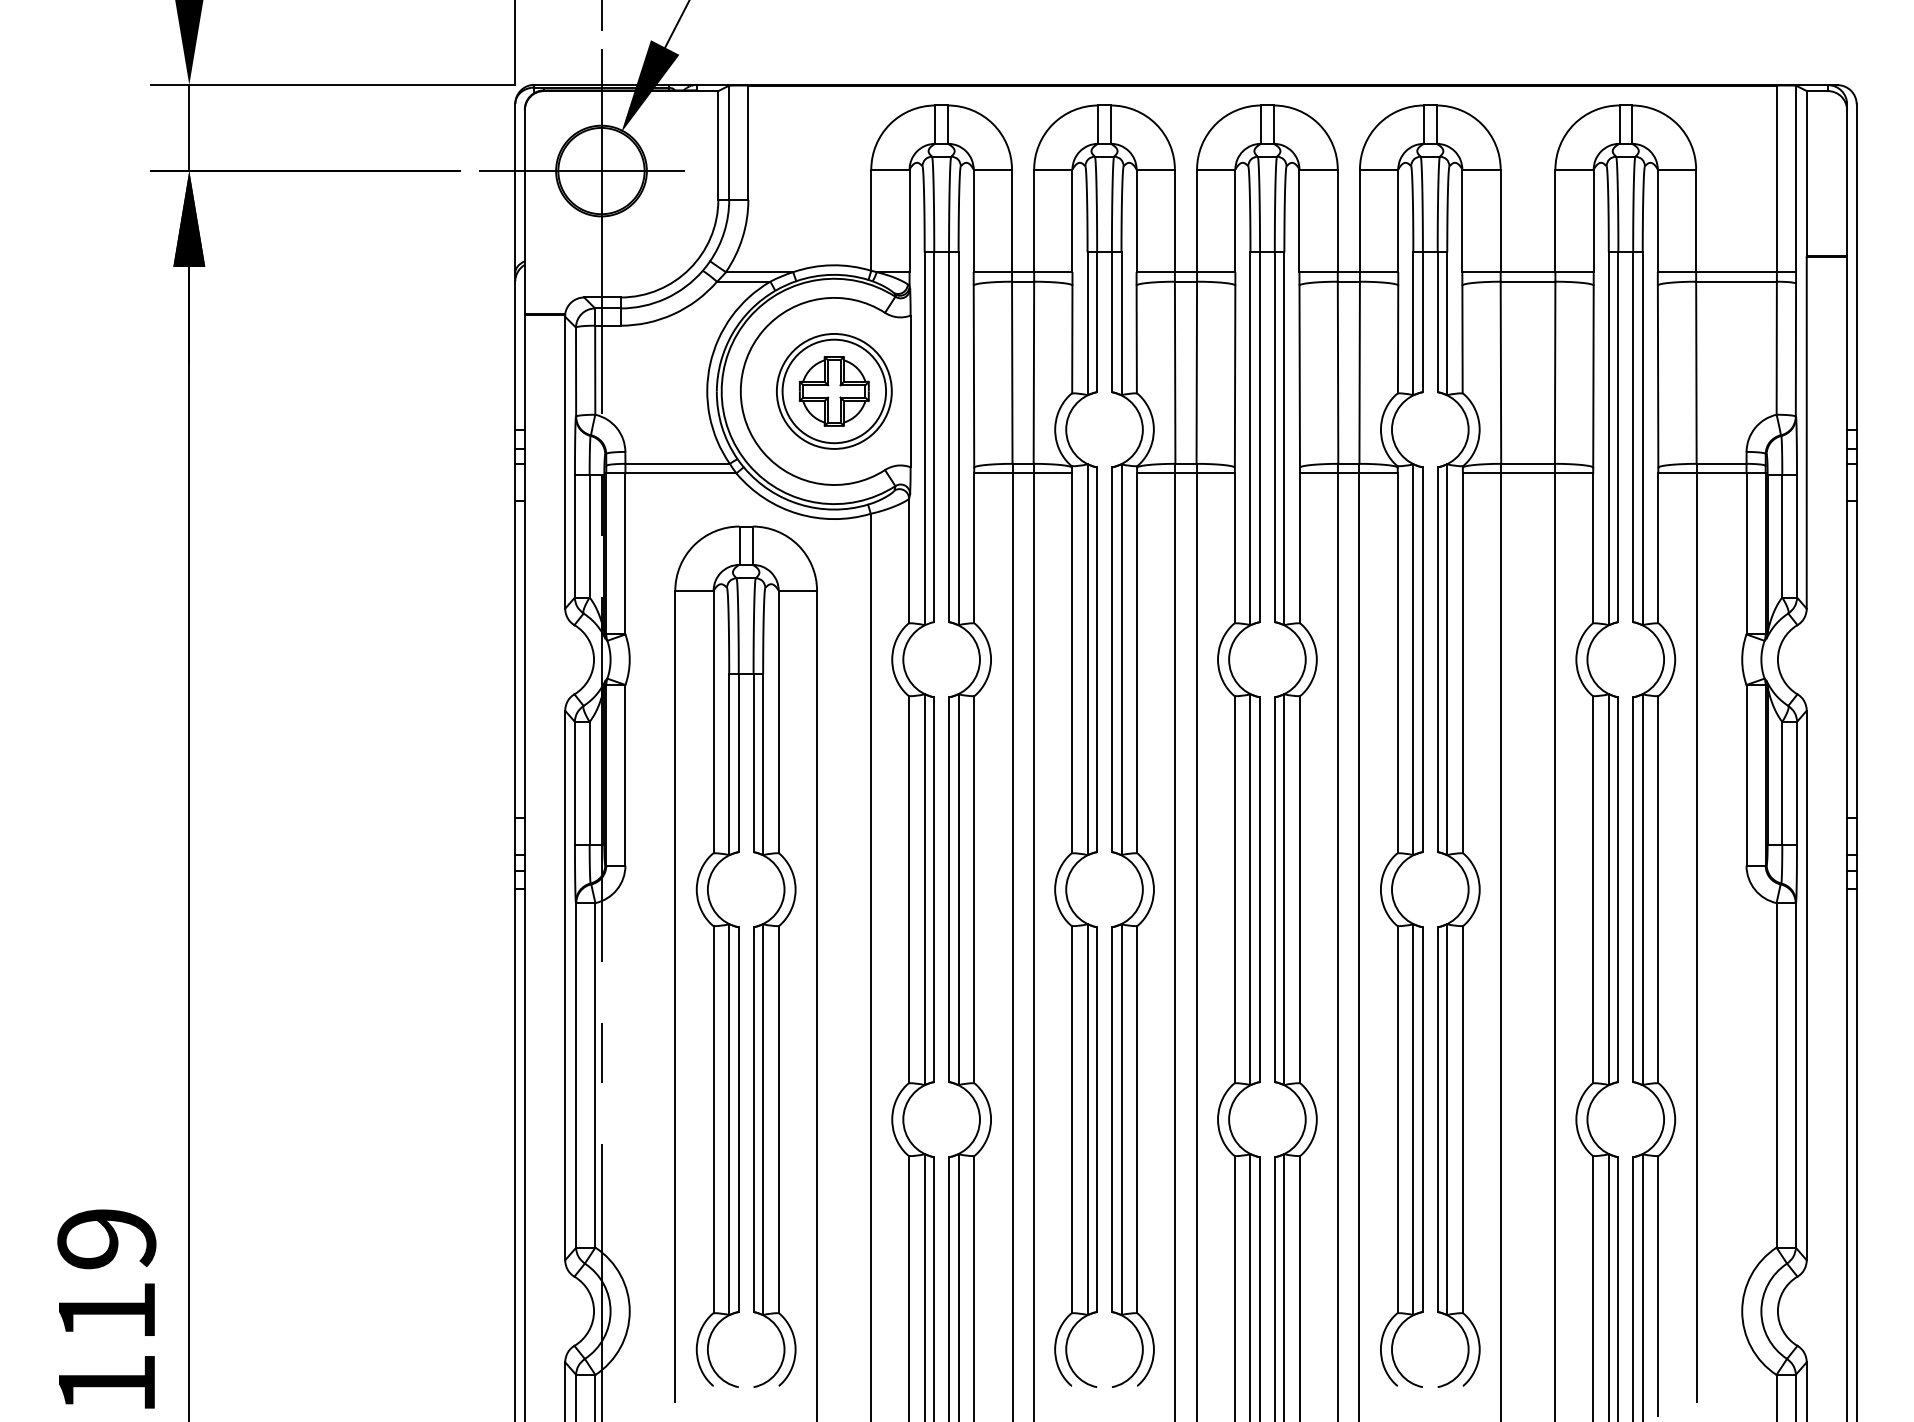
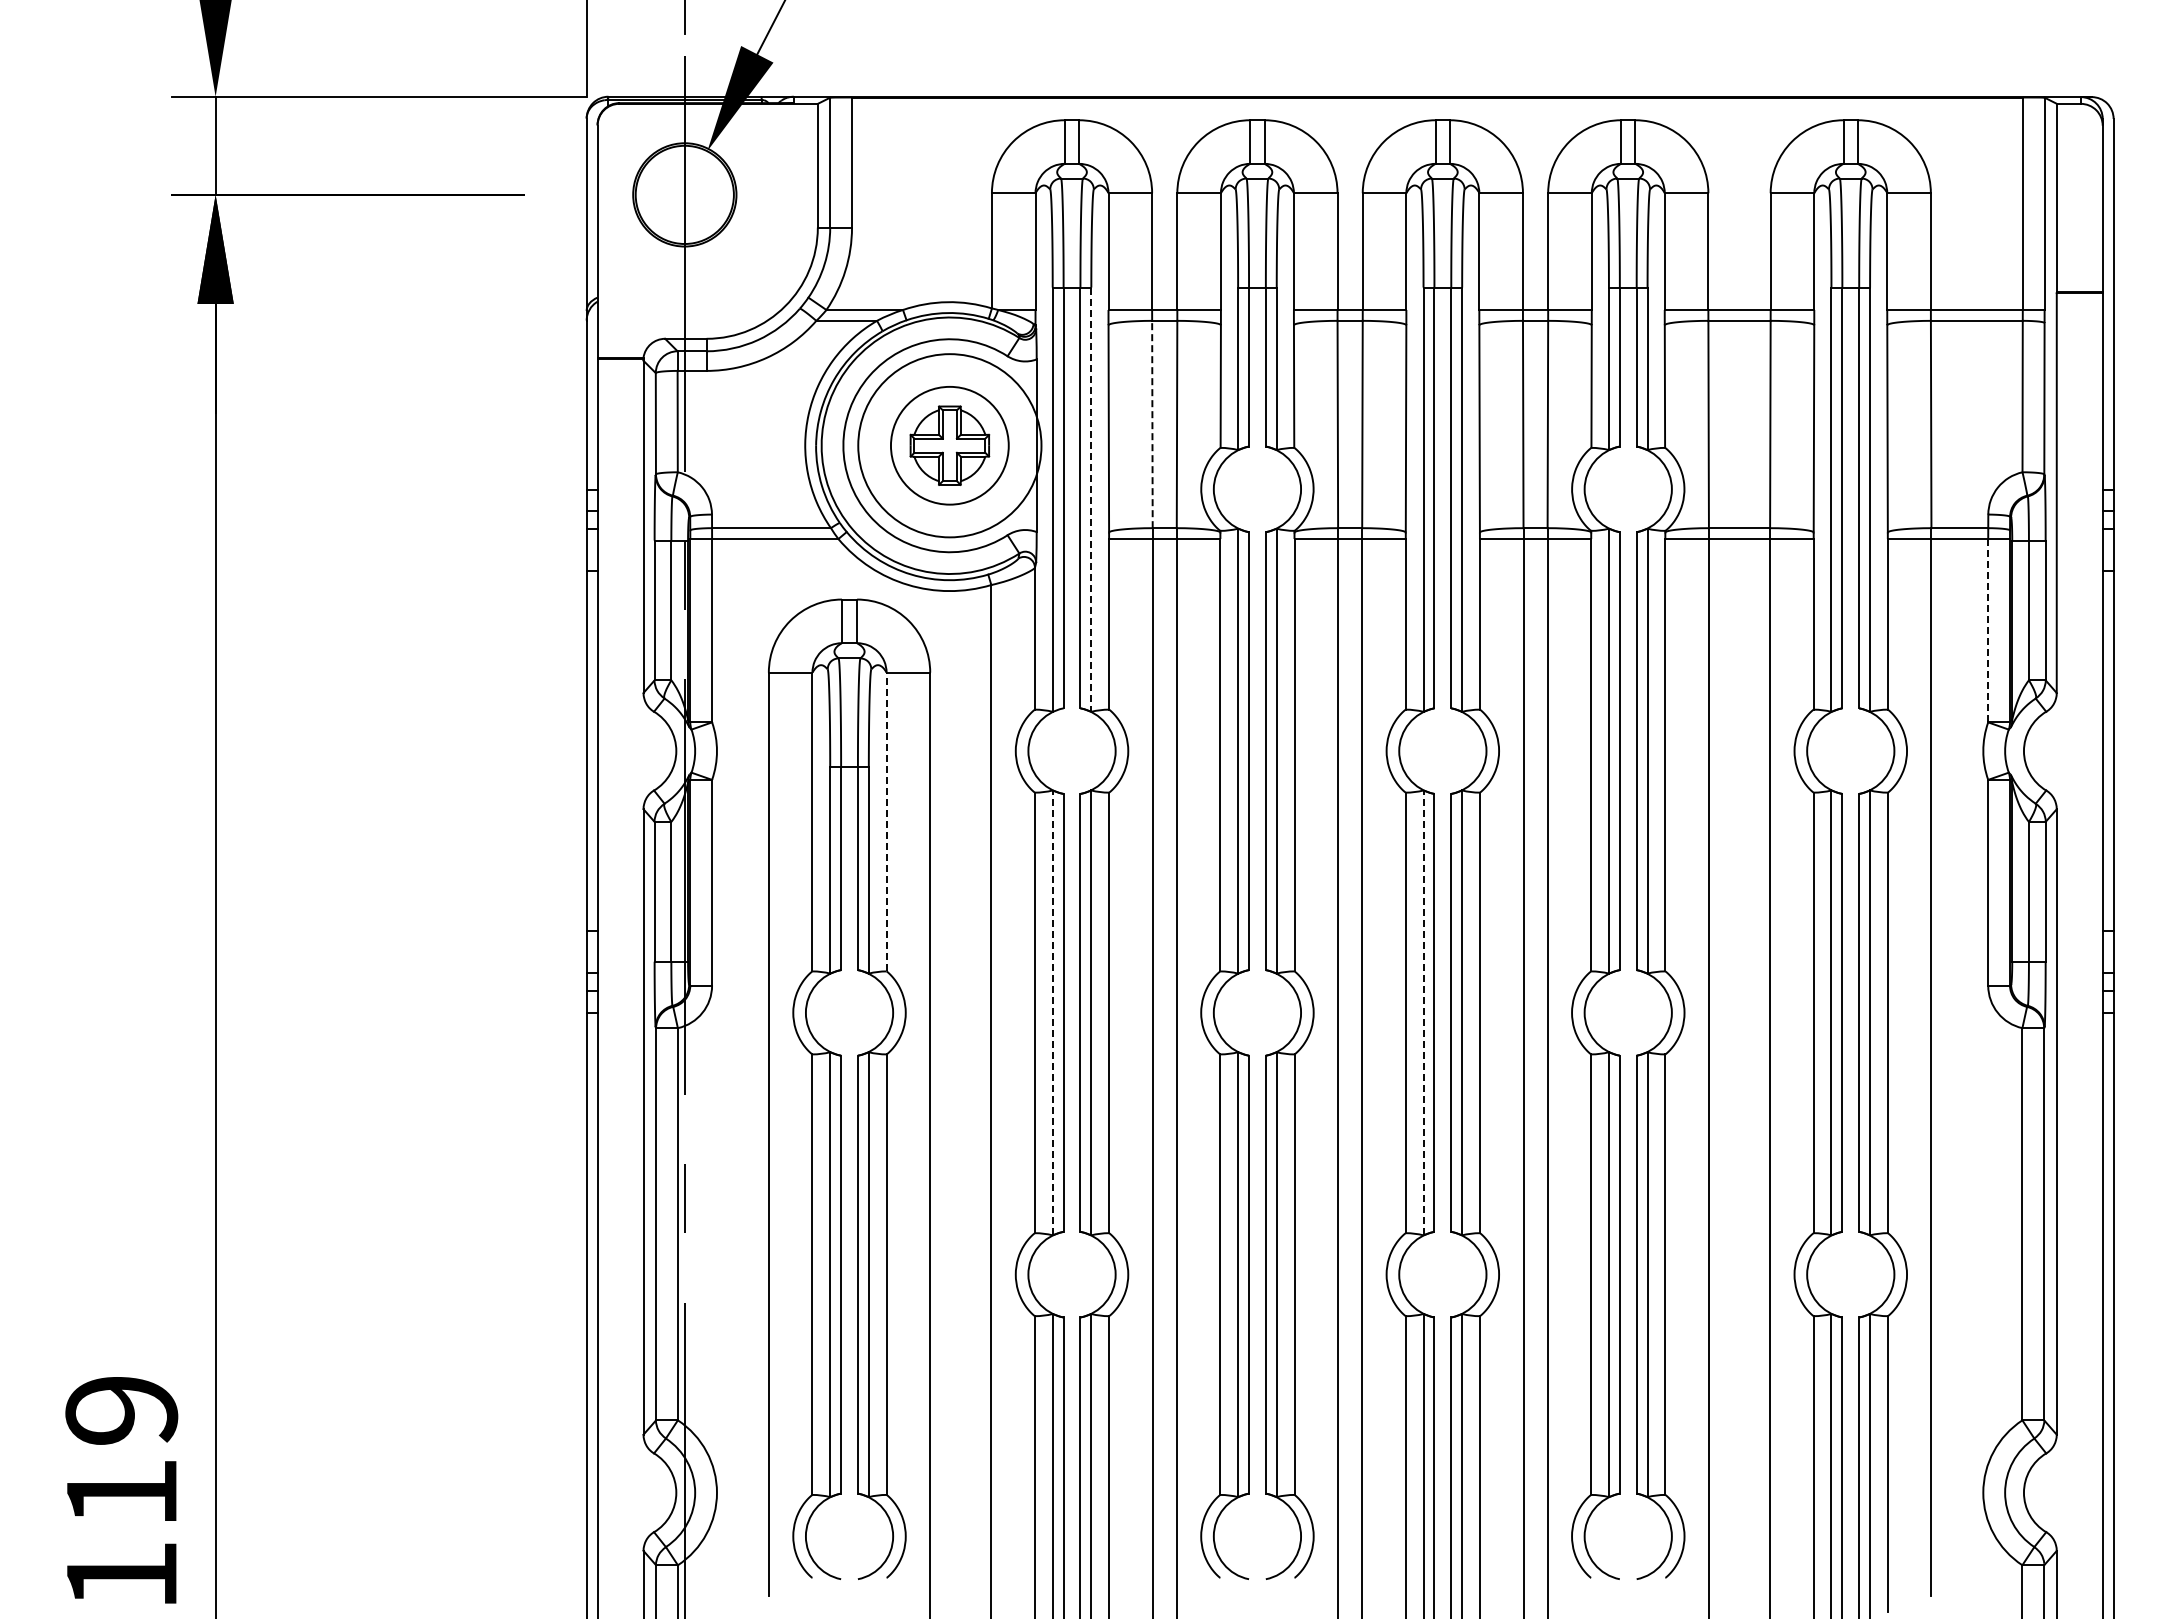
line: (581, 170) -> (662, 194), removed
line: (1012, 372) -> (1152, 424), solid -> dashed
circle: (834, 391) -> (949, 445), size x1.4
line: (958, 439) -> (1091, 500), solid -> dashed
line: (1746, 553) -> (1988, 630), solid -> dashed
line: (778, 721) -> (886, 821), solid -> dashed
line: (924, 889) -> (1052, 1012), solid -> dashed
line: (1250, 889) -> (1423, 1012), solid -> dashed

